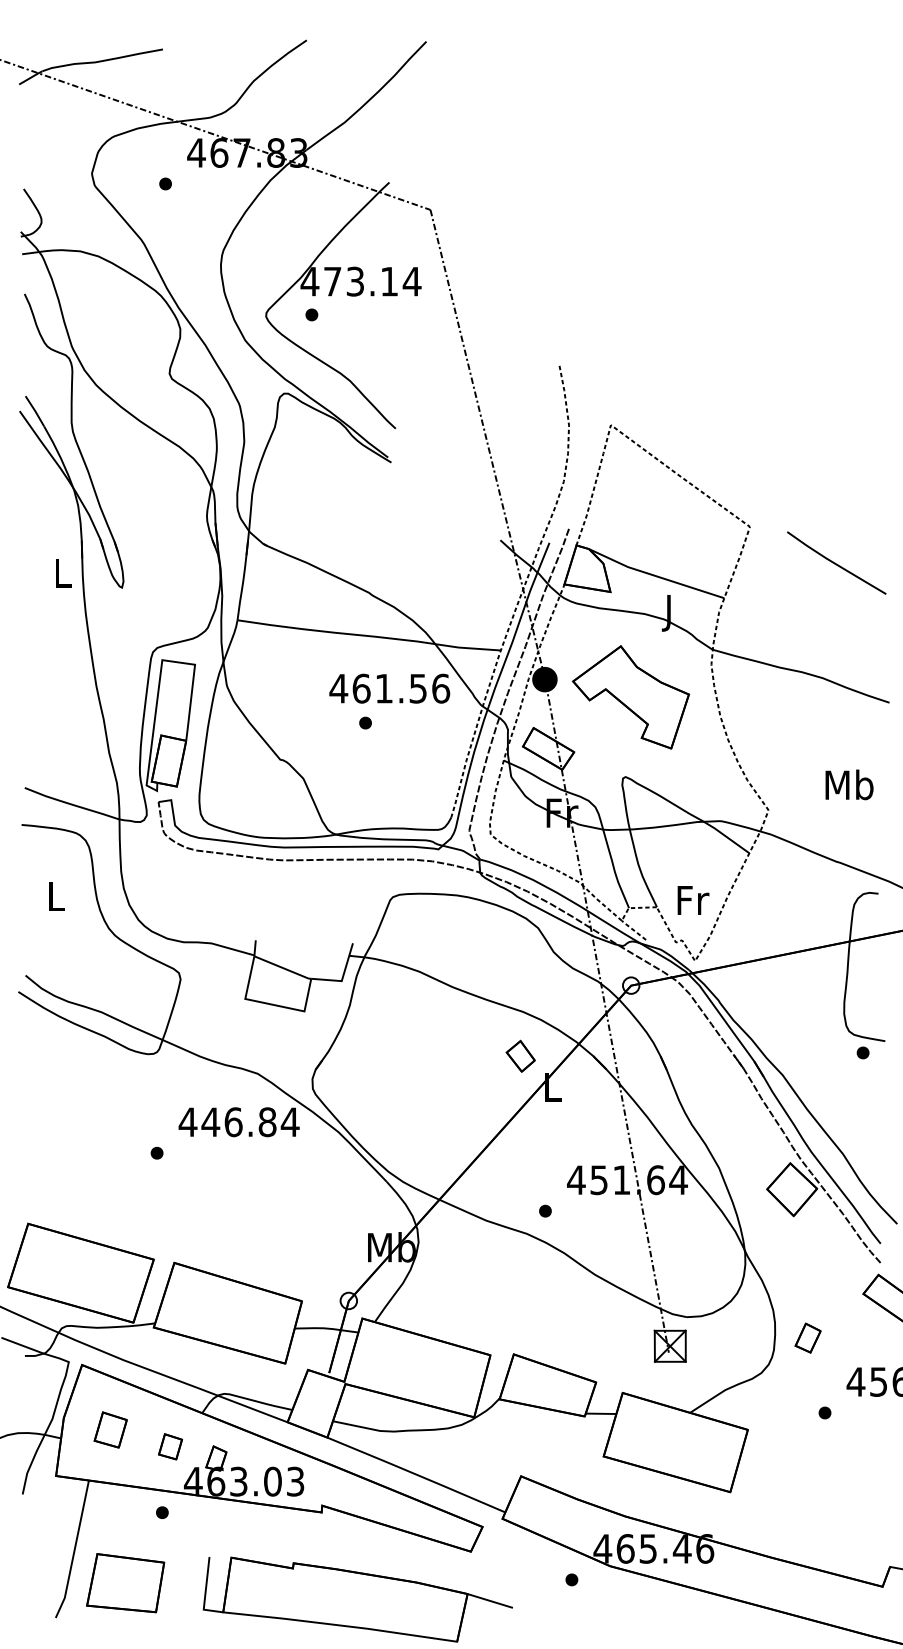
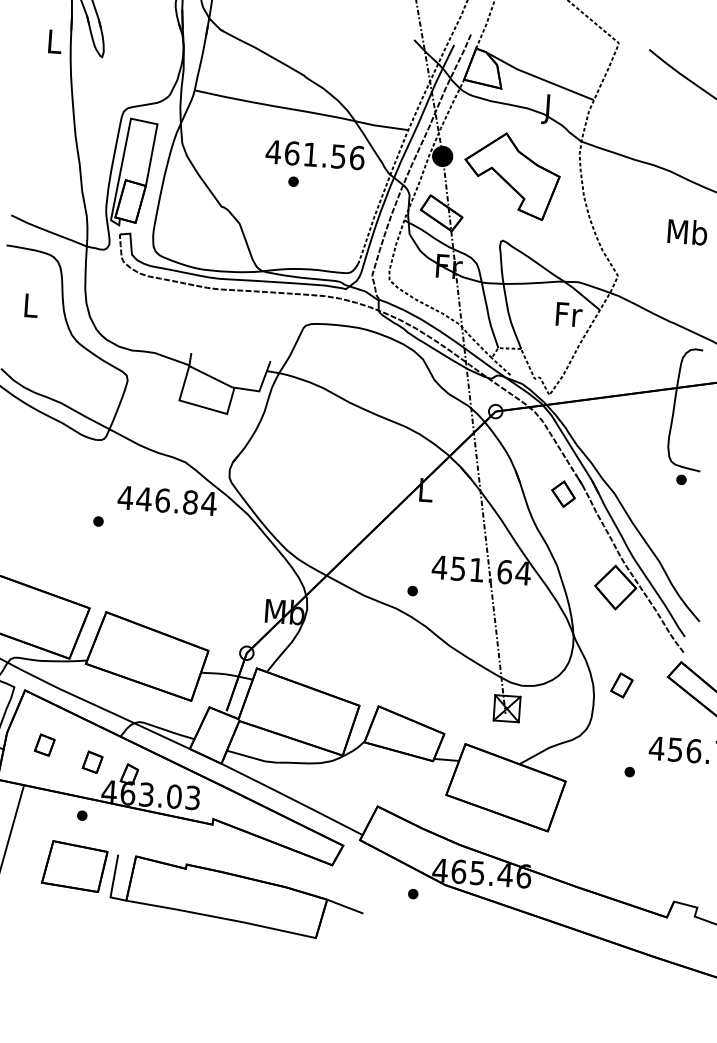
text: (849, 784) -> (687, 231), moved
text: (693, 900) -> (569, 314), moved
part: (520, 1055) -> (563, 493), moved
part: (807, 1337) -> (621, 684), moved
part: (110, 1429) -> (44, 744), size x0.71
part: (125, 1583) -> (74, 866), moved

